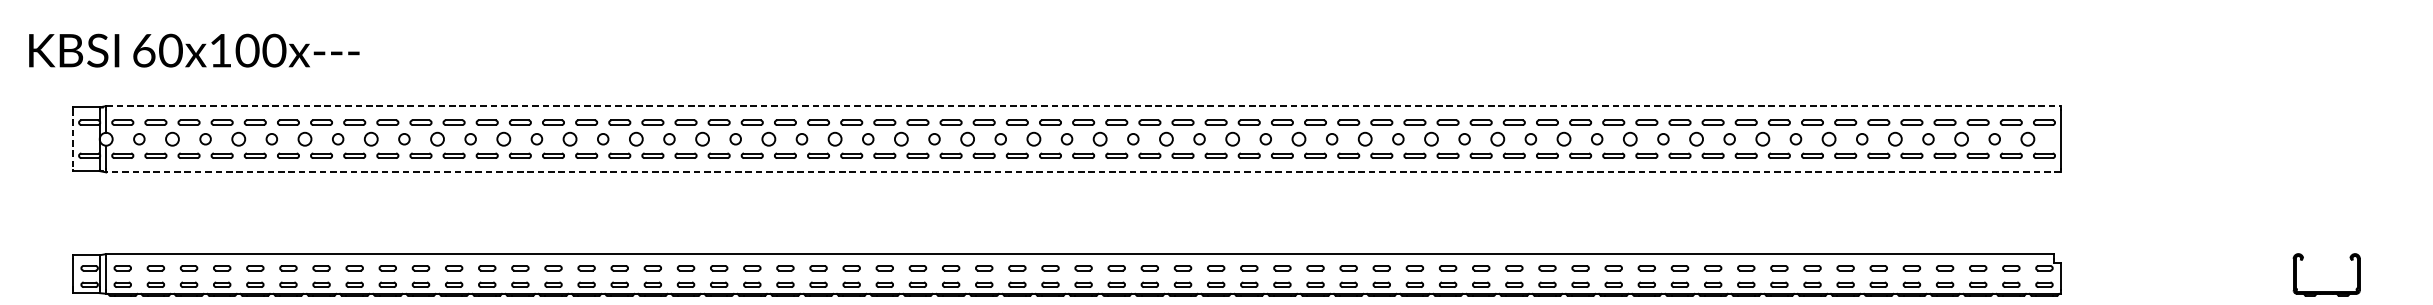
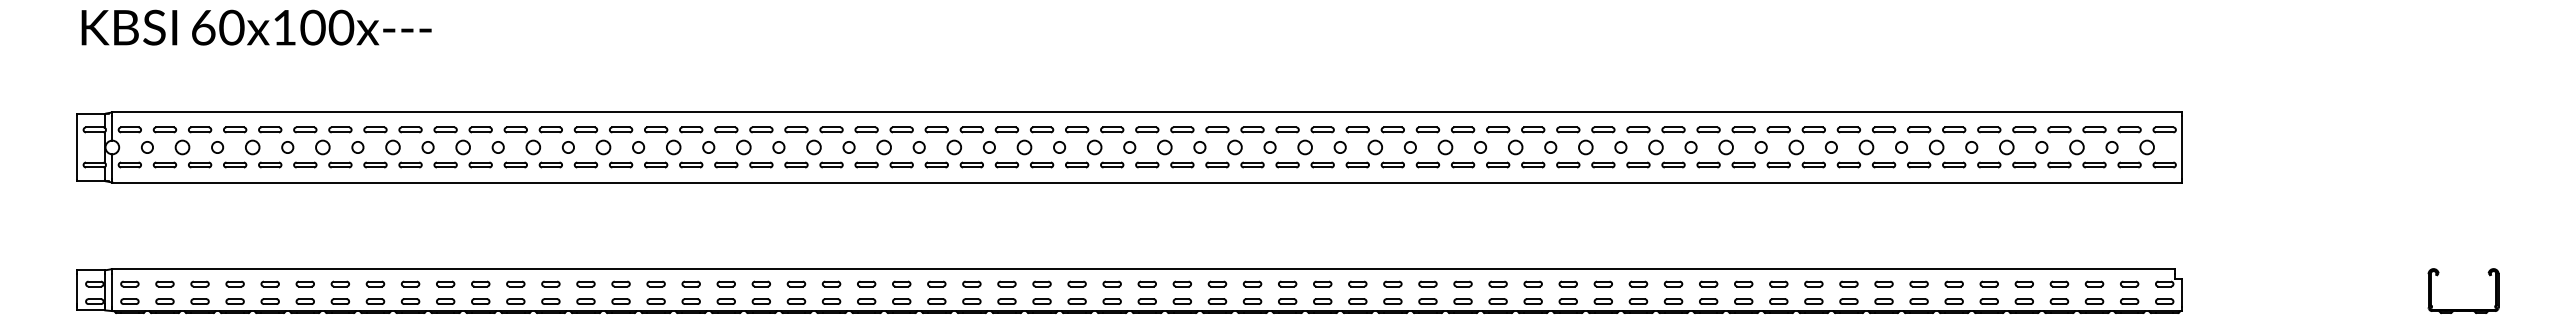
text: (194, 50) -> (256, 27), moved
line: (1083, 106) -> (1147, 112), dashed -> solid
line: (73, 139) -> (77, 147), dashed -> solid
line: (1083, 172) -> (1147, 182), dashed -> solid

